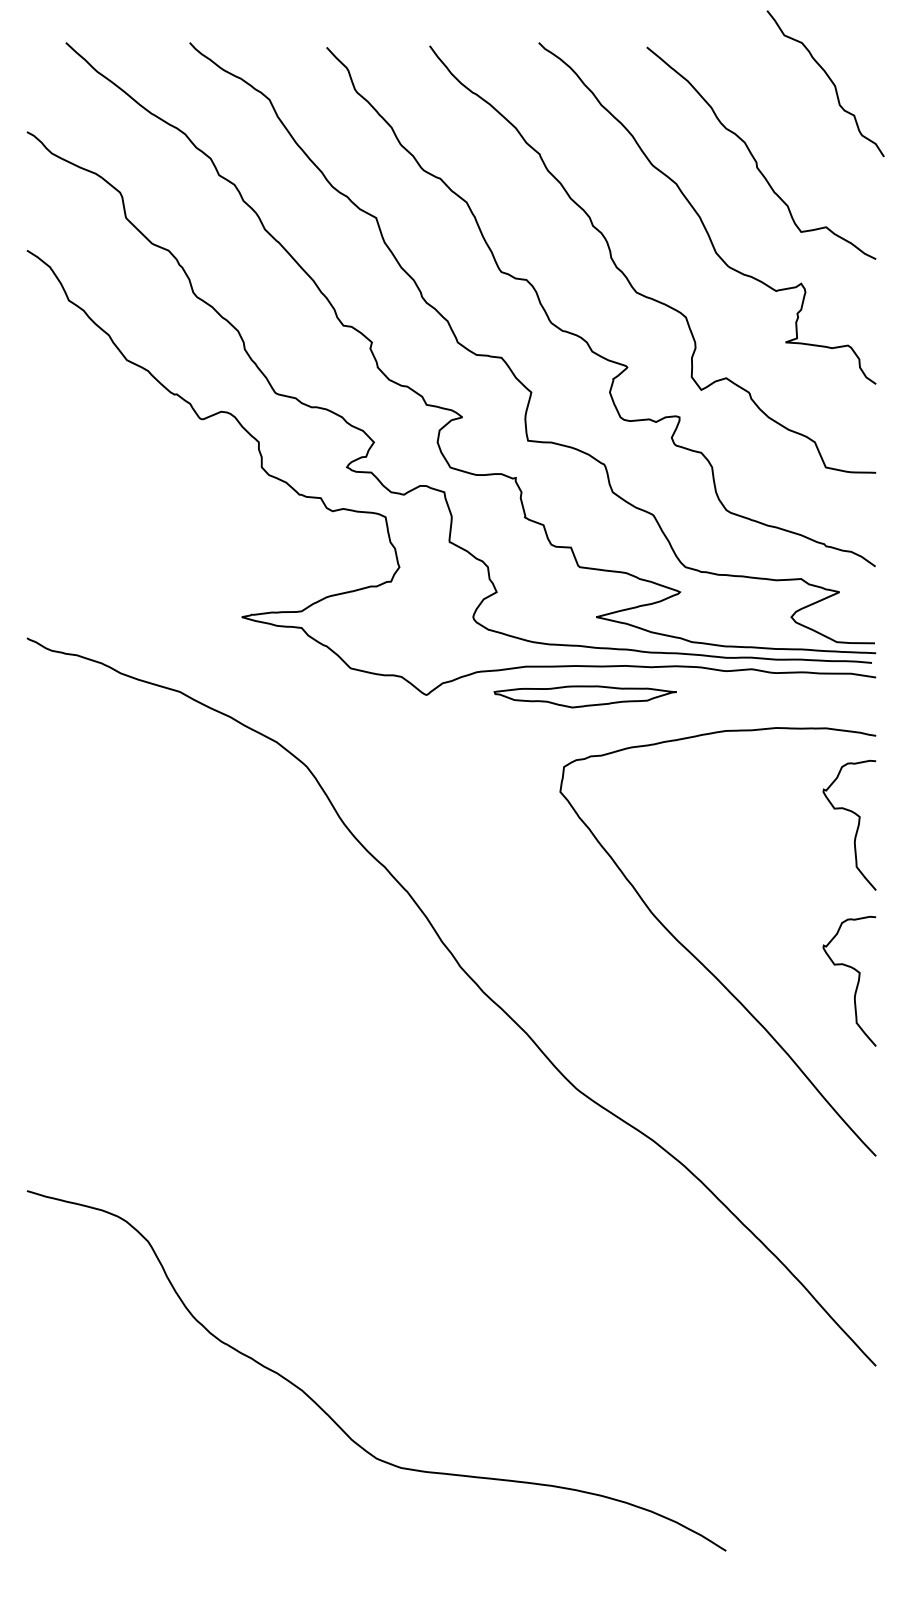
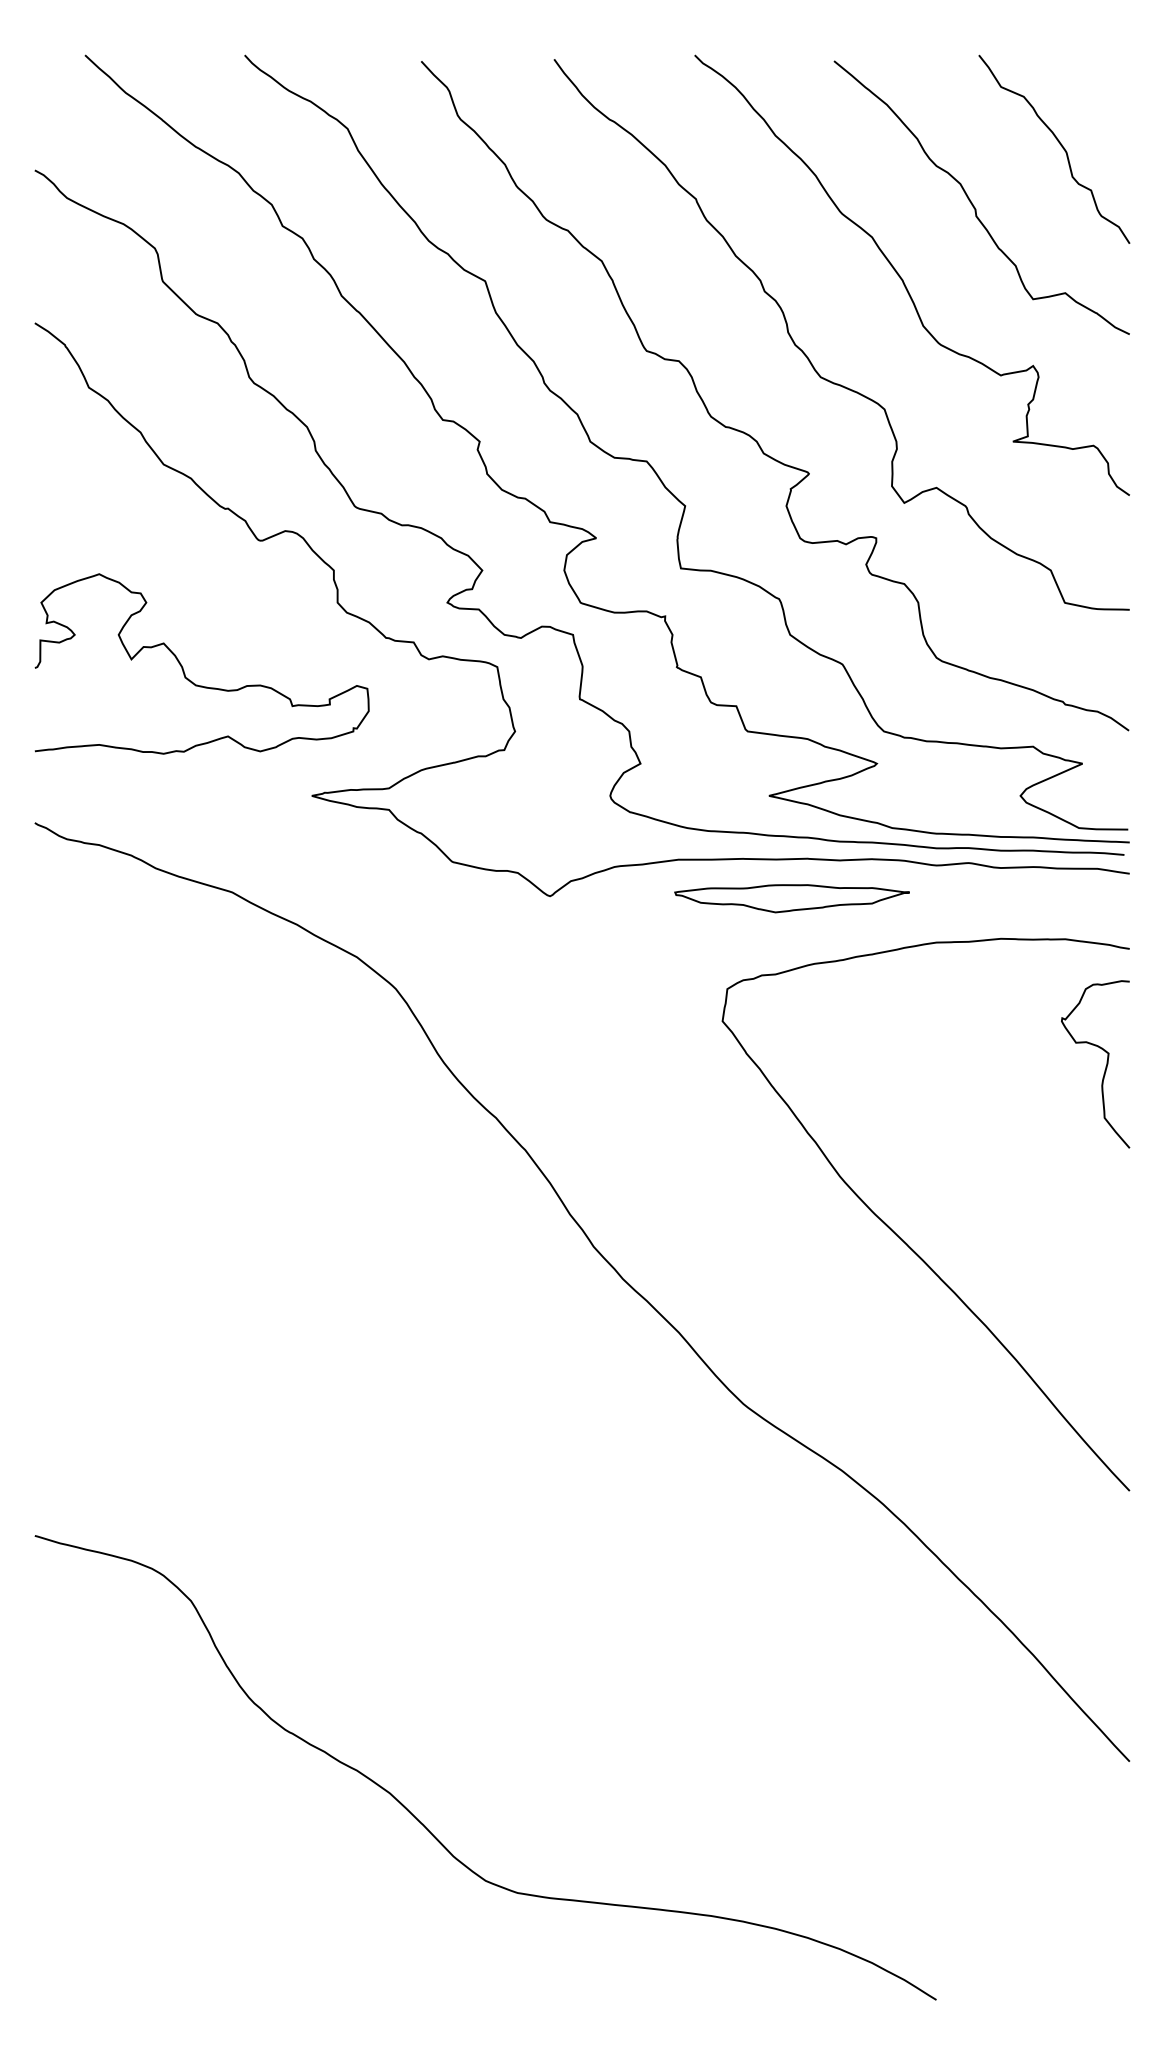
curve: (830, 81) -> (1060, 146), moved
curve: (142, 517) -> (183, 667), added
part: (584, 696) -> (791, 898), moved
curve: (857, 981) -> (1105, 1265), removed

